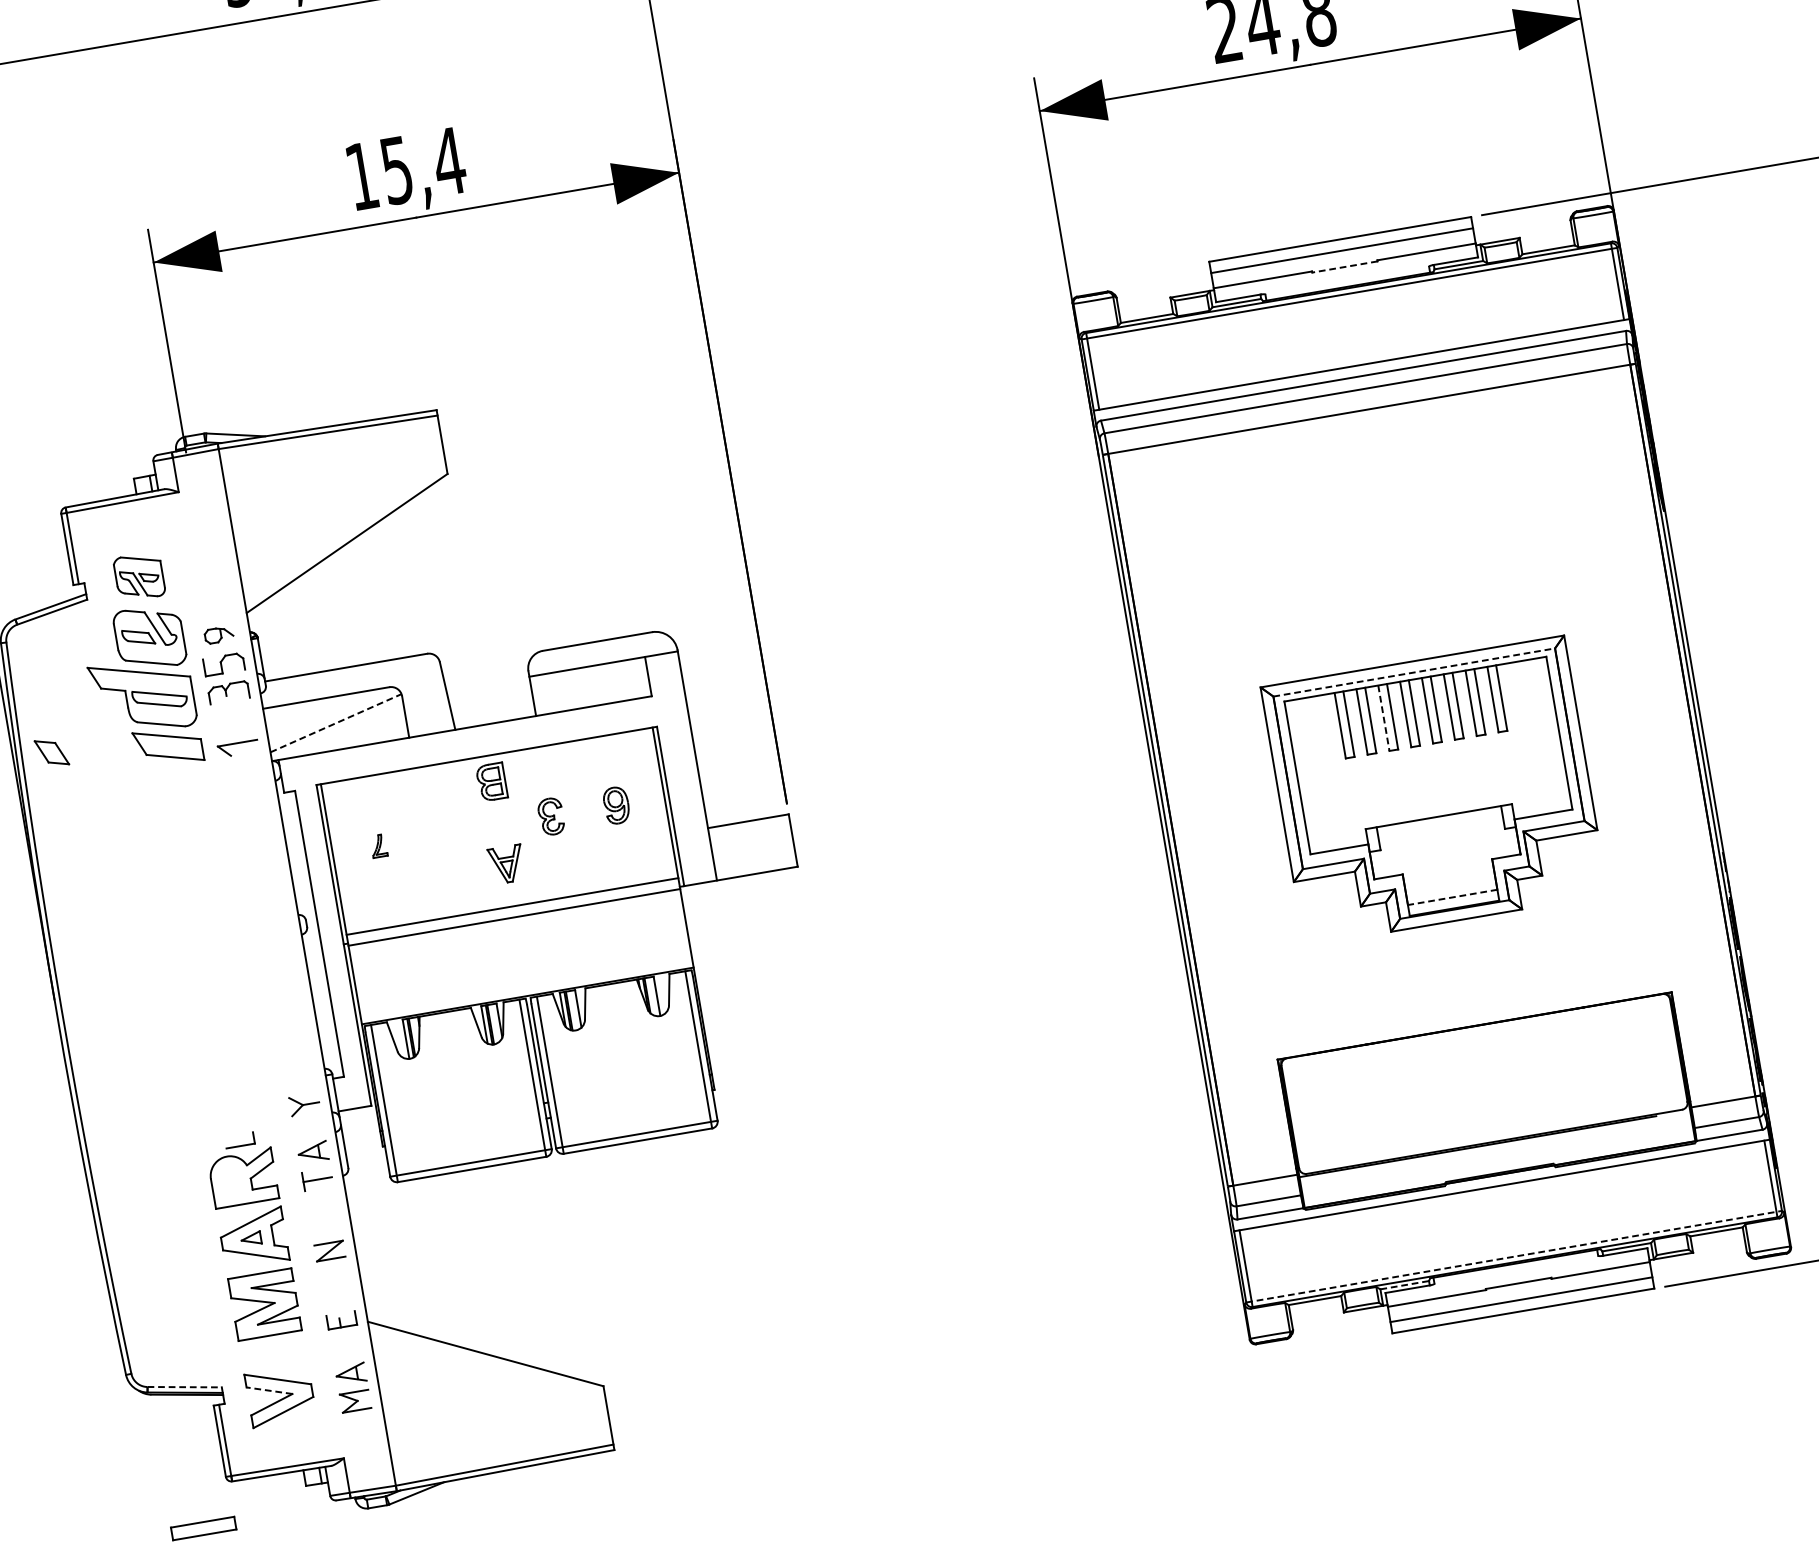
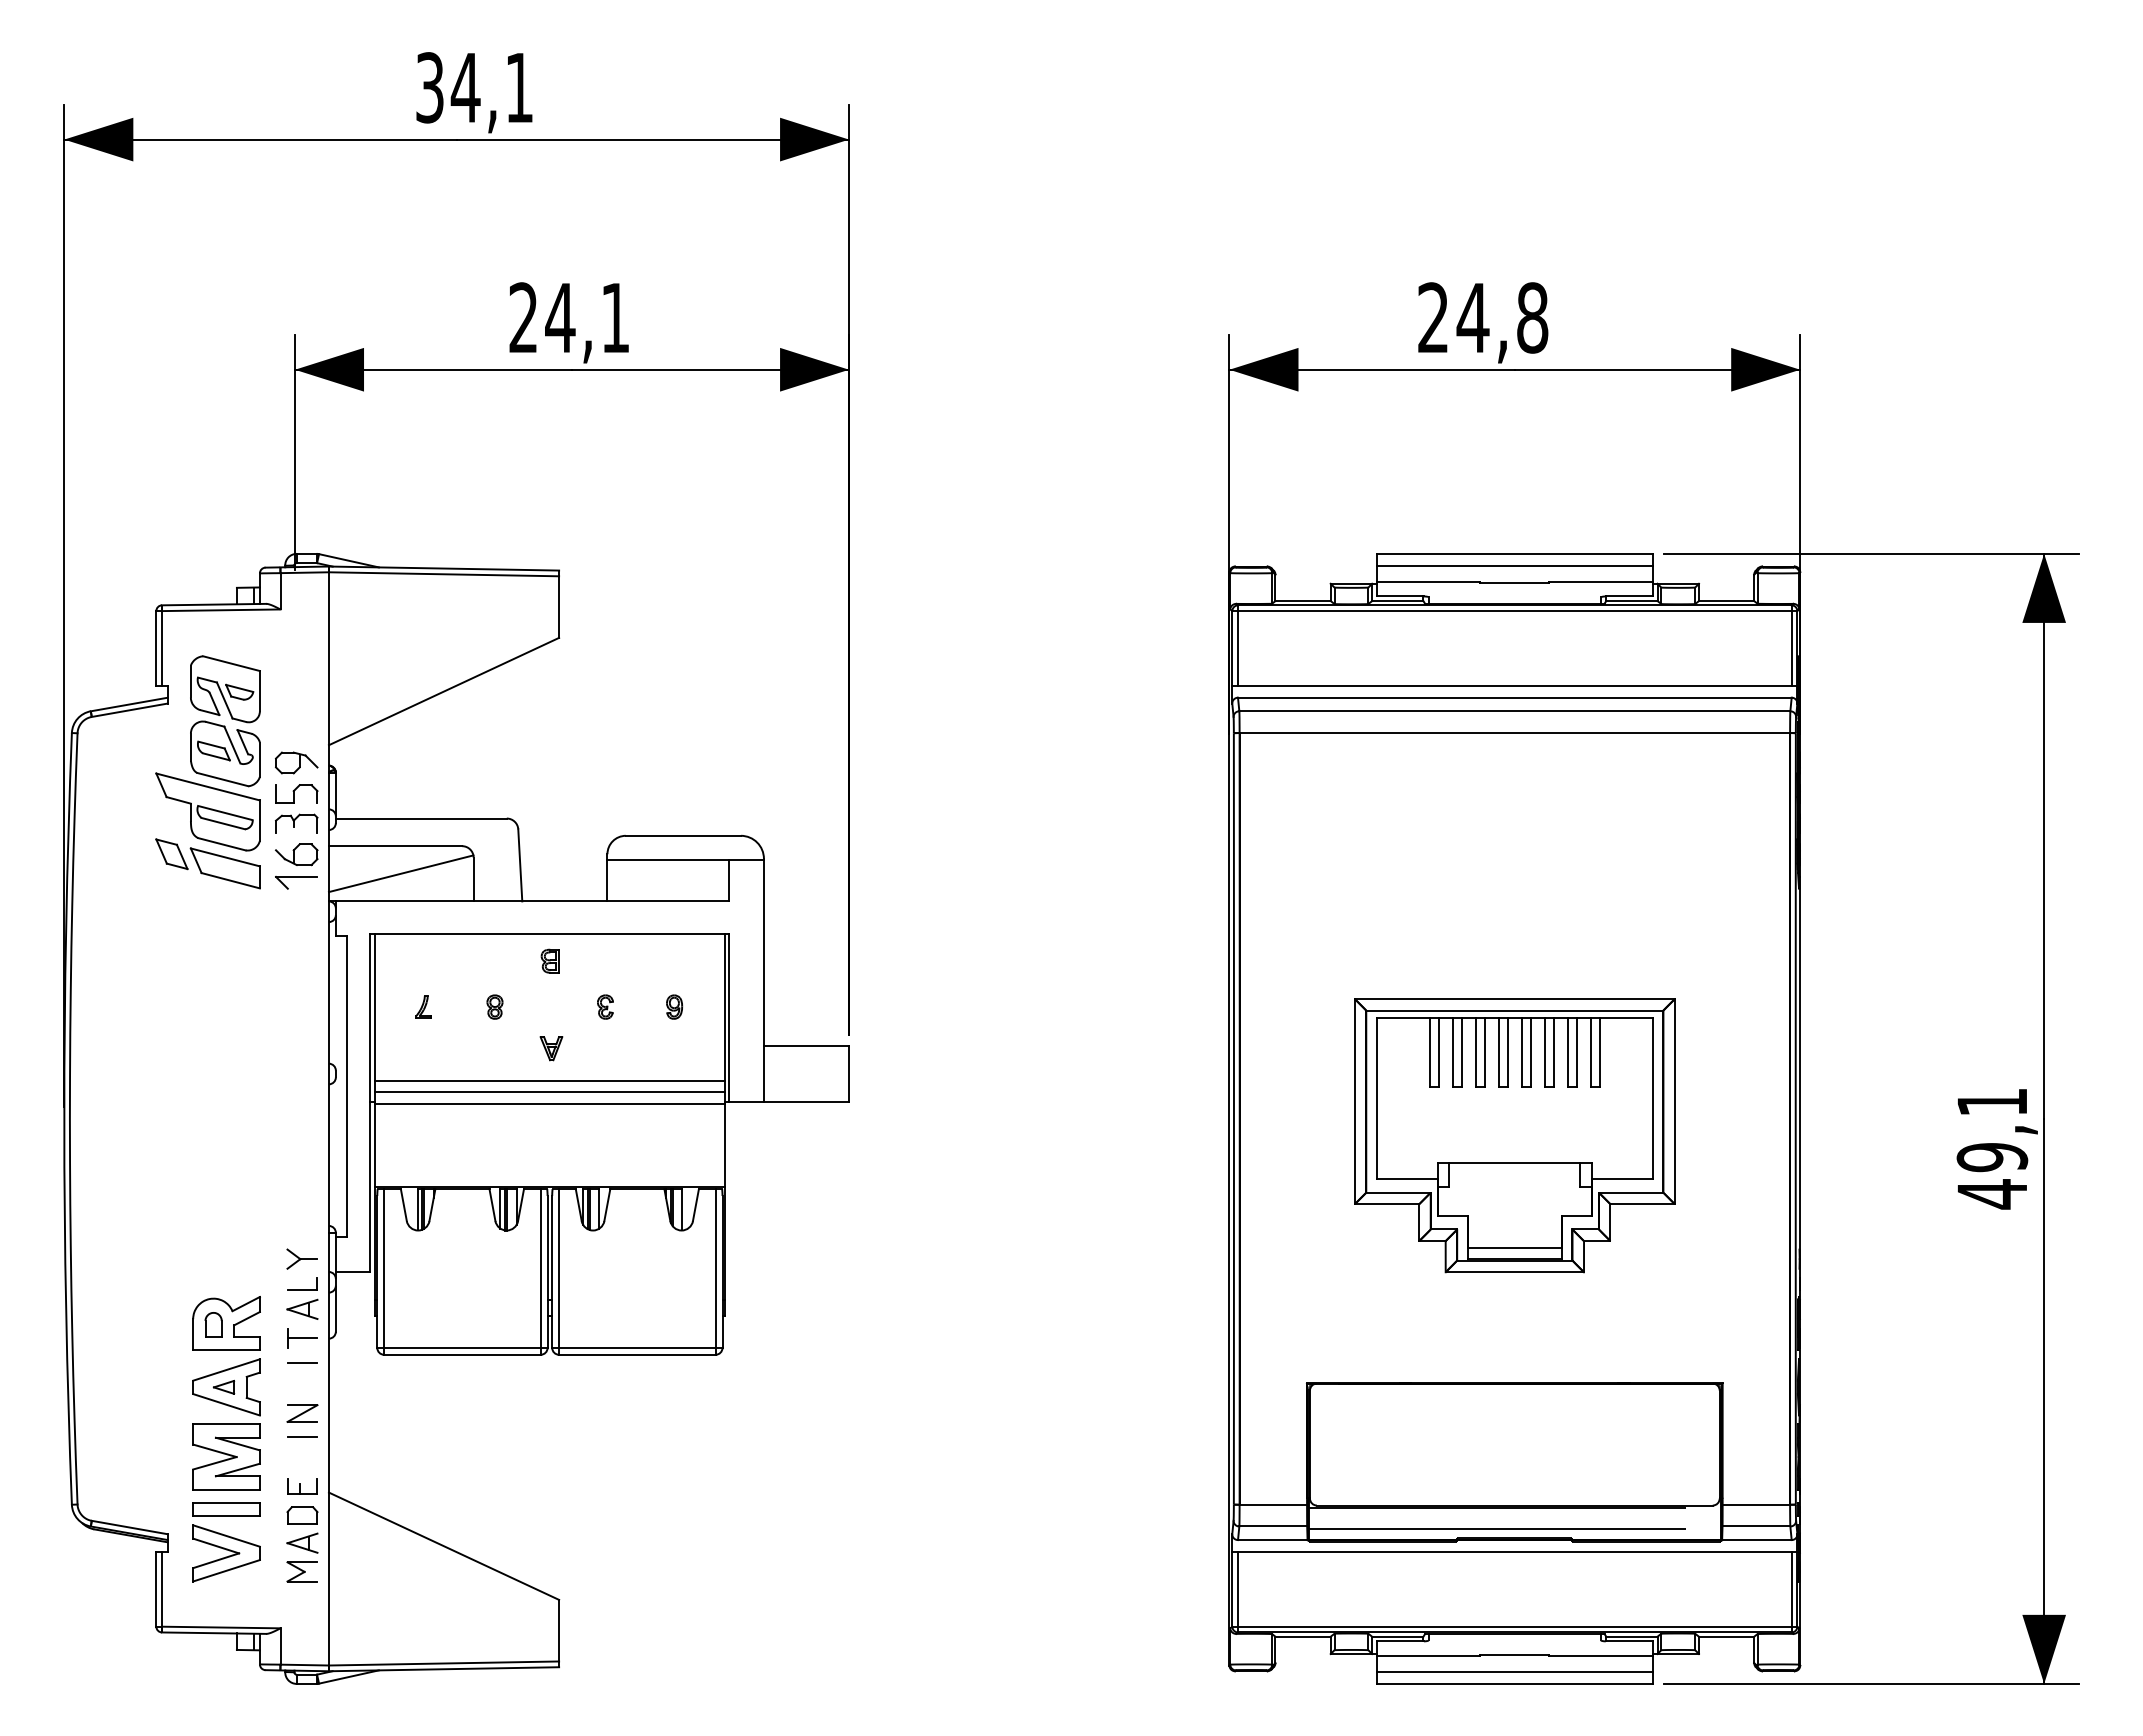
text: (405, 168) -> (569, 317), 15,4 -> 24,1
line: (1344, 266) -> (1514, 582), dashed -> solid
part: (139, 577) -> (225, 689), size x1.43
part: (218, 634) -> (296, 762), size x1.43
line: (1413, 672) -> (1514, 1010), dashed -> solid
line: (1383, 718) -> (1475, 1052), dashed -> solid
part: (233, 721) -> (296, 854), added
line: (336, 722) -> (401, 873), dashed -> solid
part: (51, 753) -> (171, 854), moved
part: (490, 781) -> (549, 960), size x0.62
part: (616, 804) -> (674, 1006), size x0.62
part: (551, 816) -> (605, 1006), size x0.62
part: (446, 833) -> (494, 1006), added
part: (506, 864) -> (551, 1048), size x0.62
line: (510, 895) -> (549, 1080), added
line: (1452, 897) -> (1514, 1247), dashed -> solid
part: (239, 1139) -> (302, 1283), moved
line: (1498, 1164) -> (1514, 1529), added
part: (231, 1181) -> (213, 1324), added
line: (321, 1202) -> (302, 1362), added
line: (1514, 1256) -> (1515, 1626), dashed -> solid
line: (333, 1273) -> (302, 1437), added
line: (1404, 1285) -> (1397, 1636), dashed -> solid
part: (346, 1347) -> (302, 1515), added
line: (184, 1387) -> (129, 1527), dashed -> solid
line: (268, 1390) -> (215, 1545), dashed -> solid
part: (203, 1528) -> (226, 1509), moved

